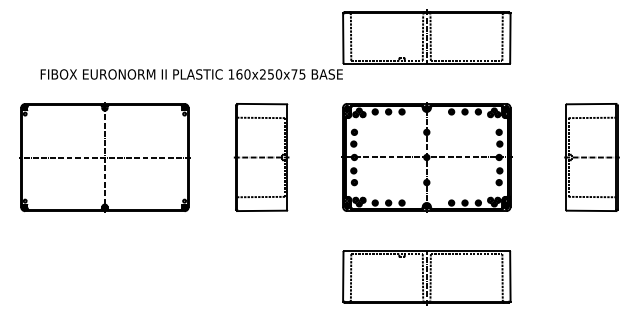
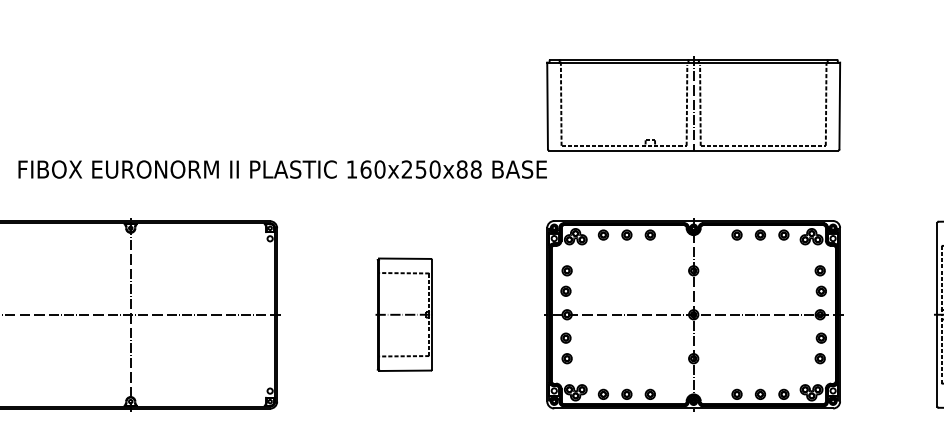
text: (298, 74) -> (469, 169), 160x250x75 -> 160x250x88
part: (261, 157) -> (404, 314), size x0.6

